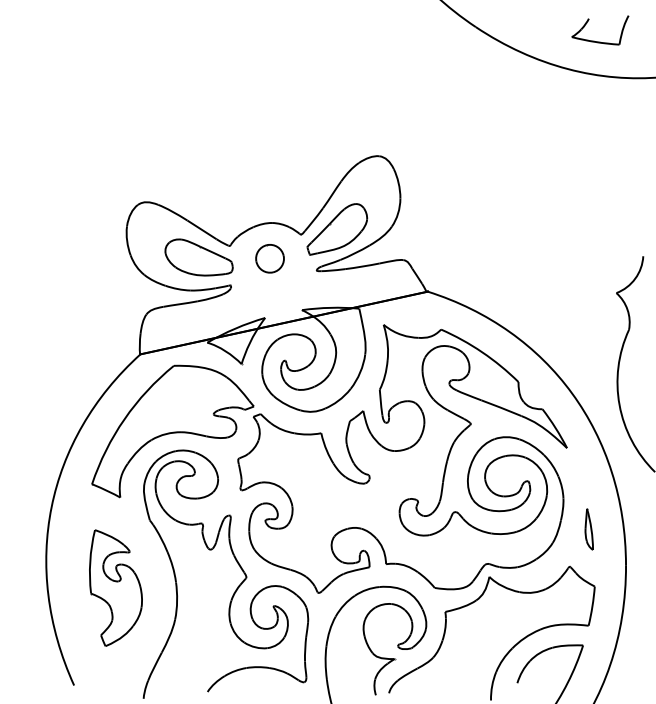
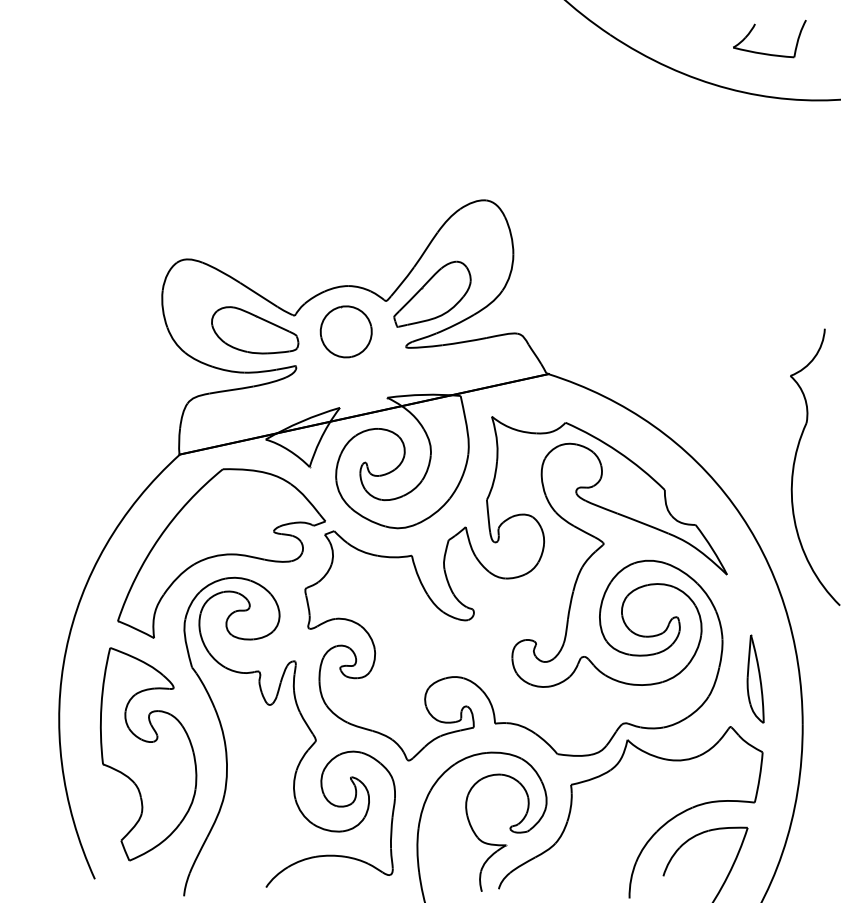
part: (269, 258) -> (345, 331), size x1.43
part: (589, 528) -> (755, 678), size x1.67
part: (115, 588) -> (148, 754), size x1.43

